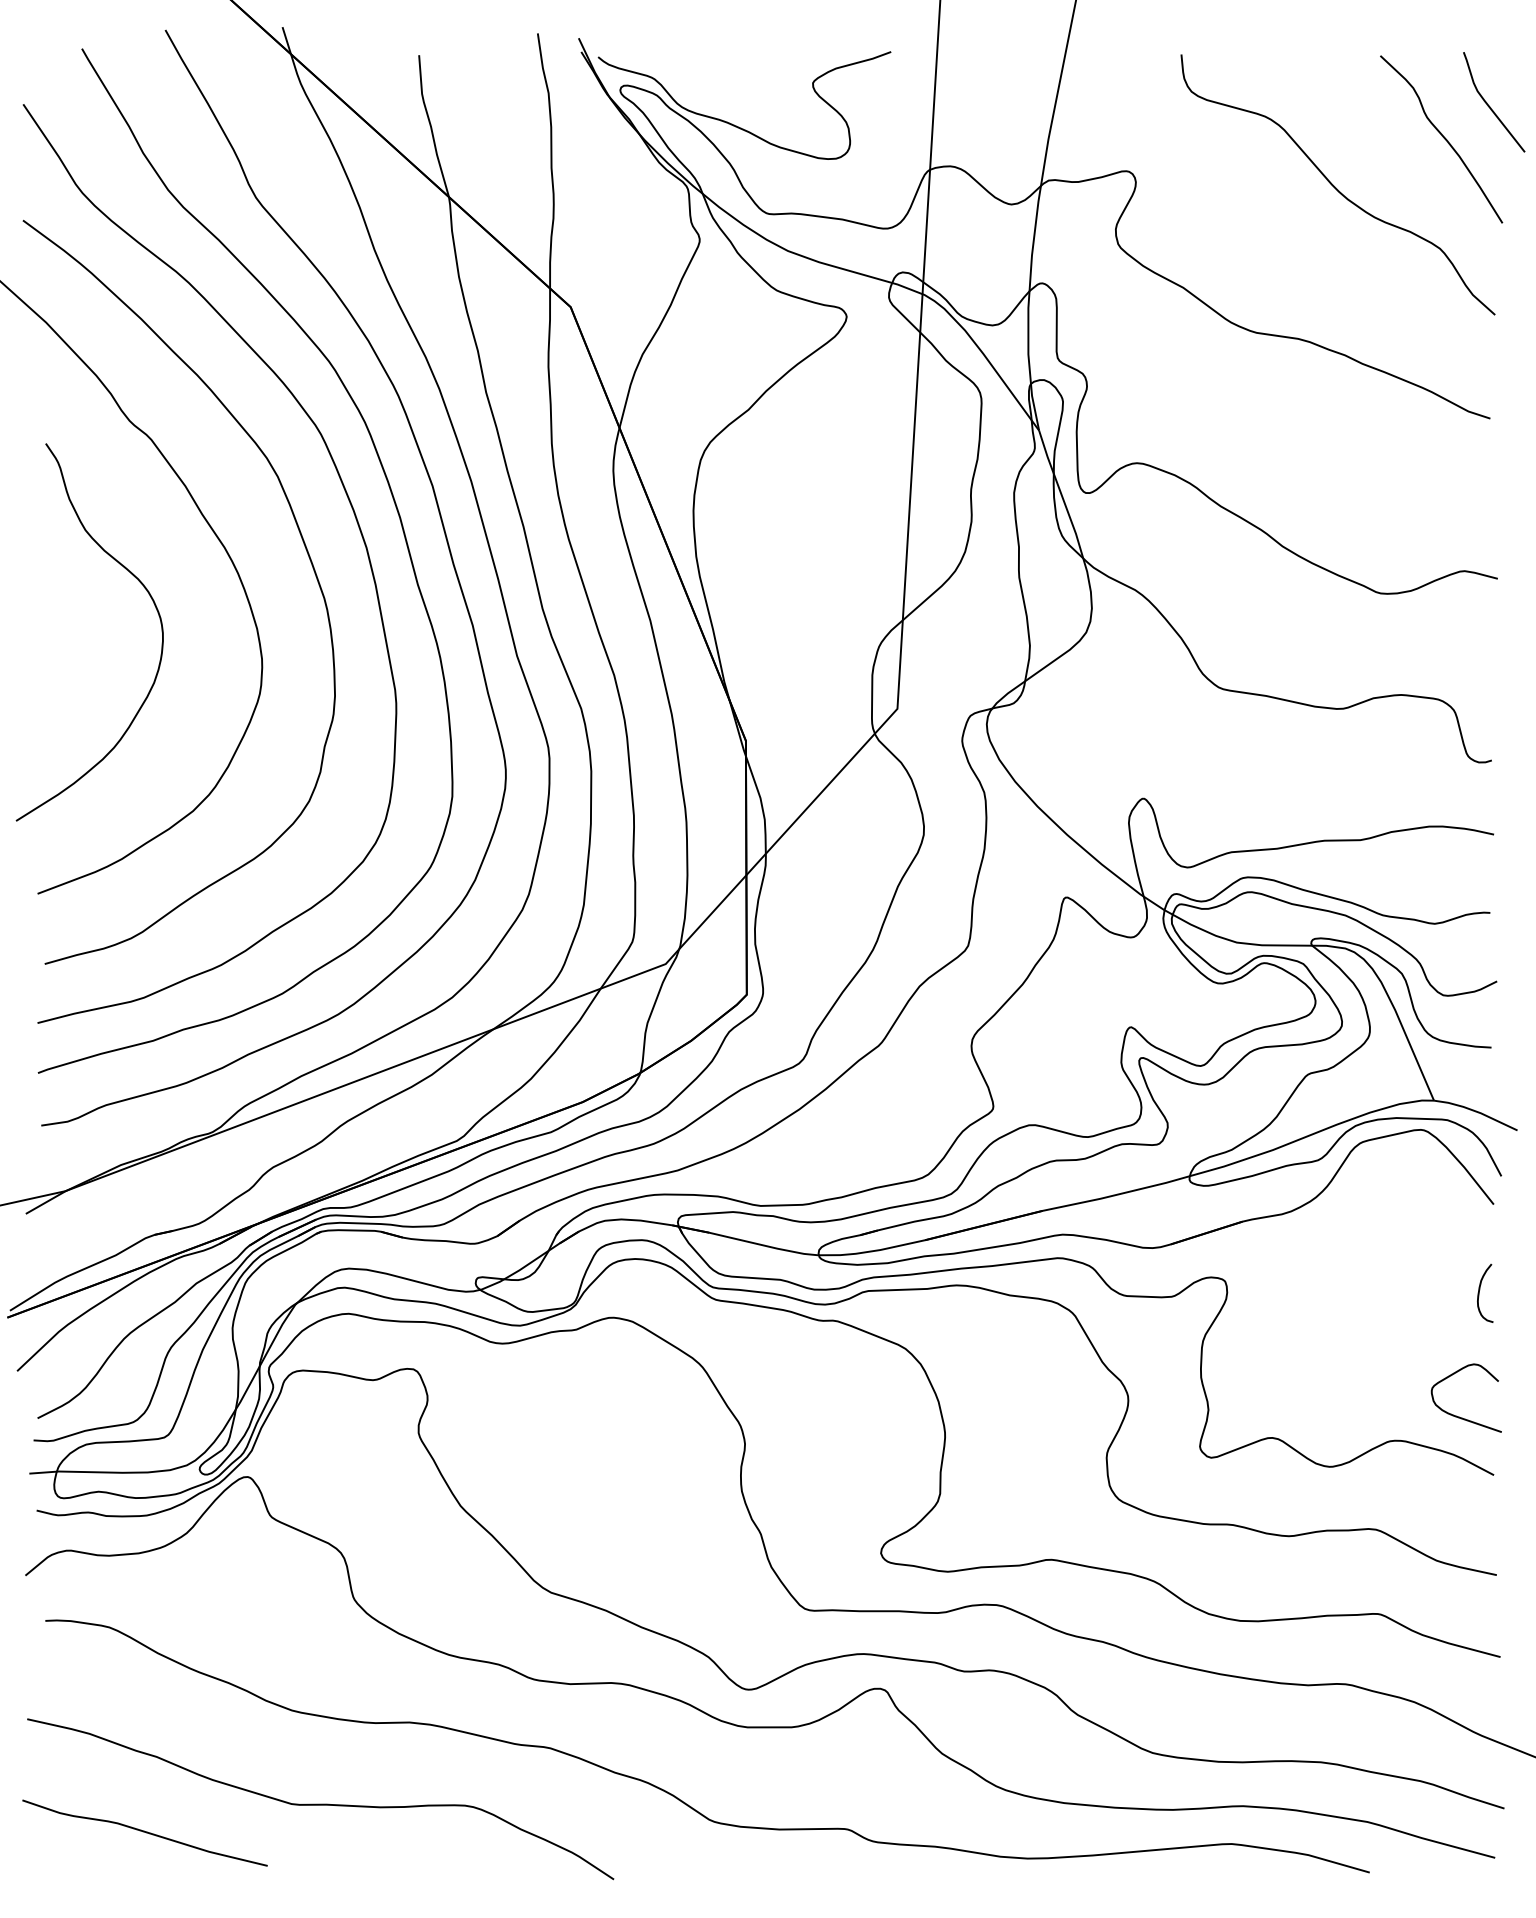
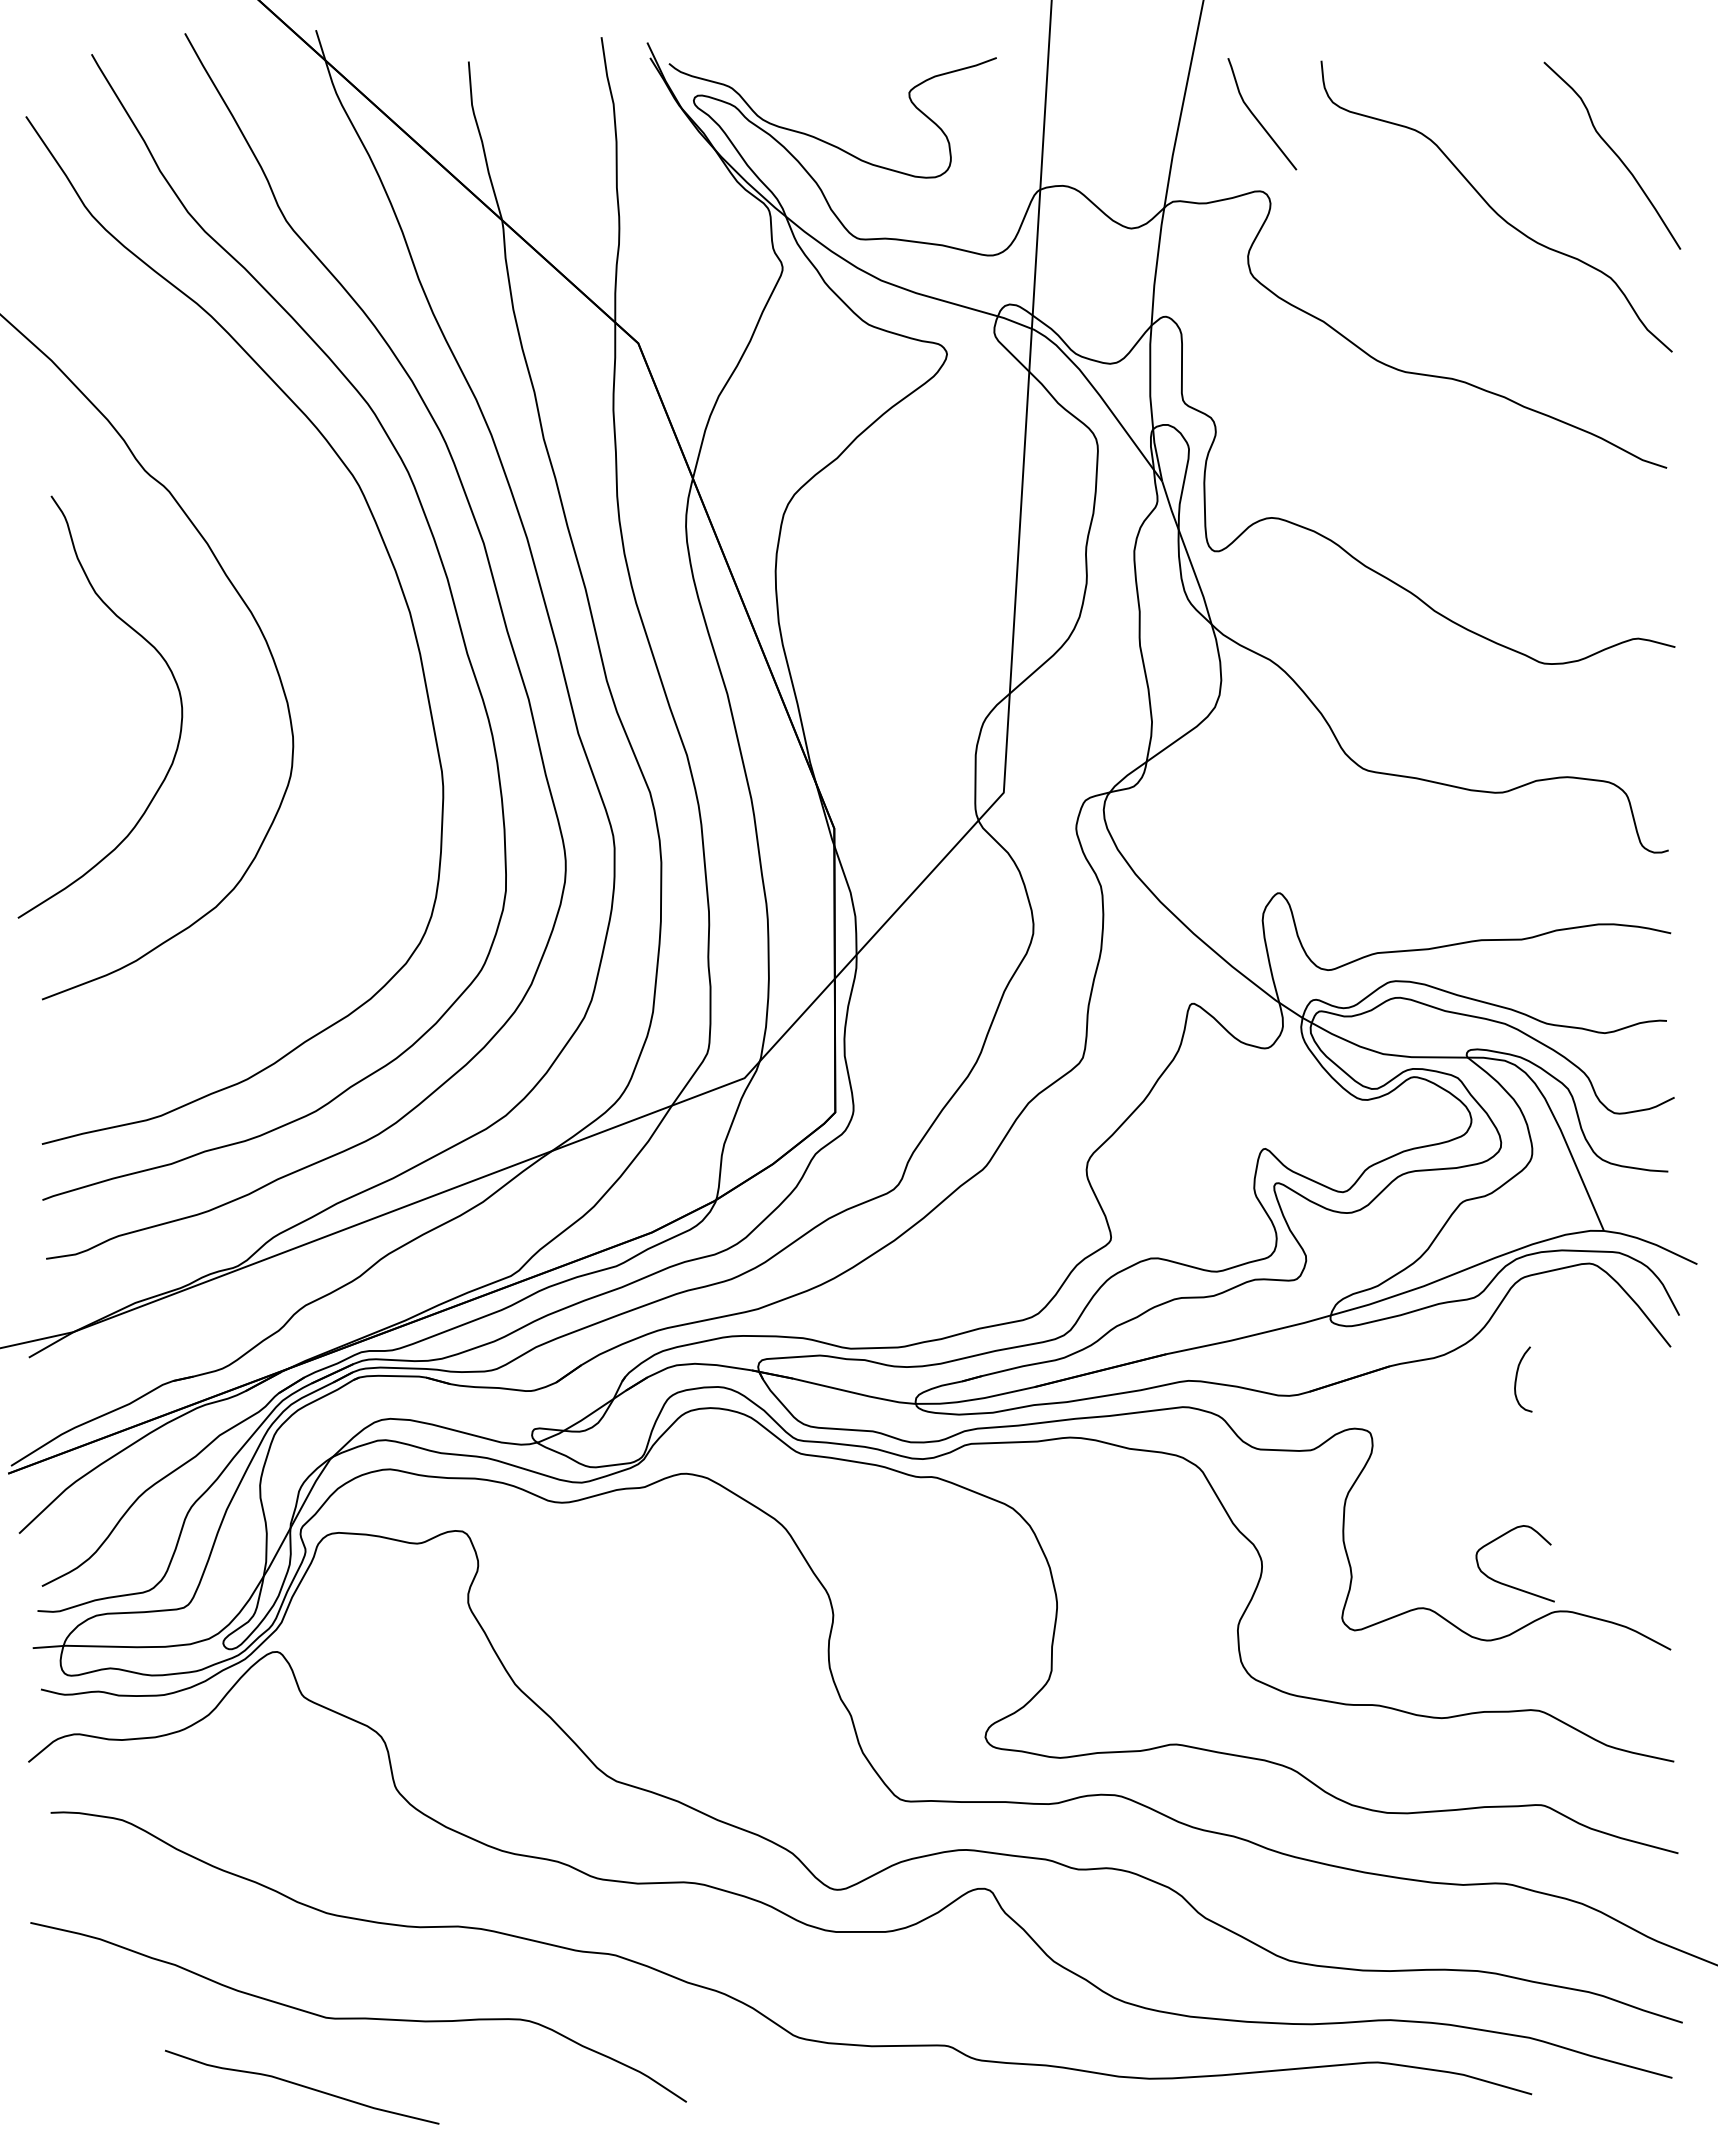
curve: (1489, 106) -> (1257, 118), moved
curve: (303, 544) -> (339, 608), removed
curve: (1480, 1291) -> (1517, 1377), moved
curve: (1457, 1415) -> (1505, 1583), moved
curve: (145, 1832) -> (302, 2086), moved

